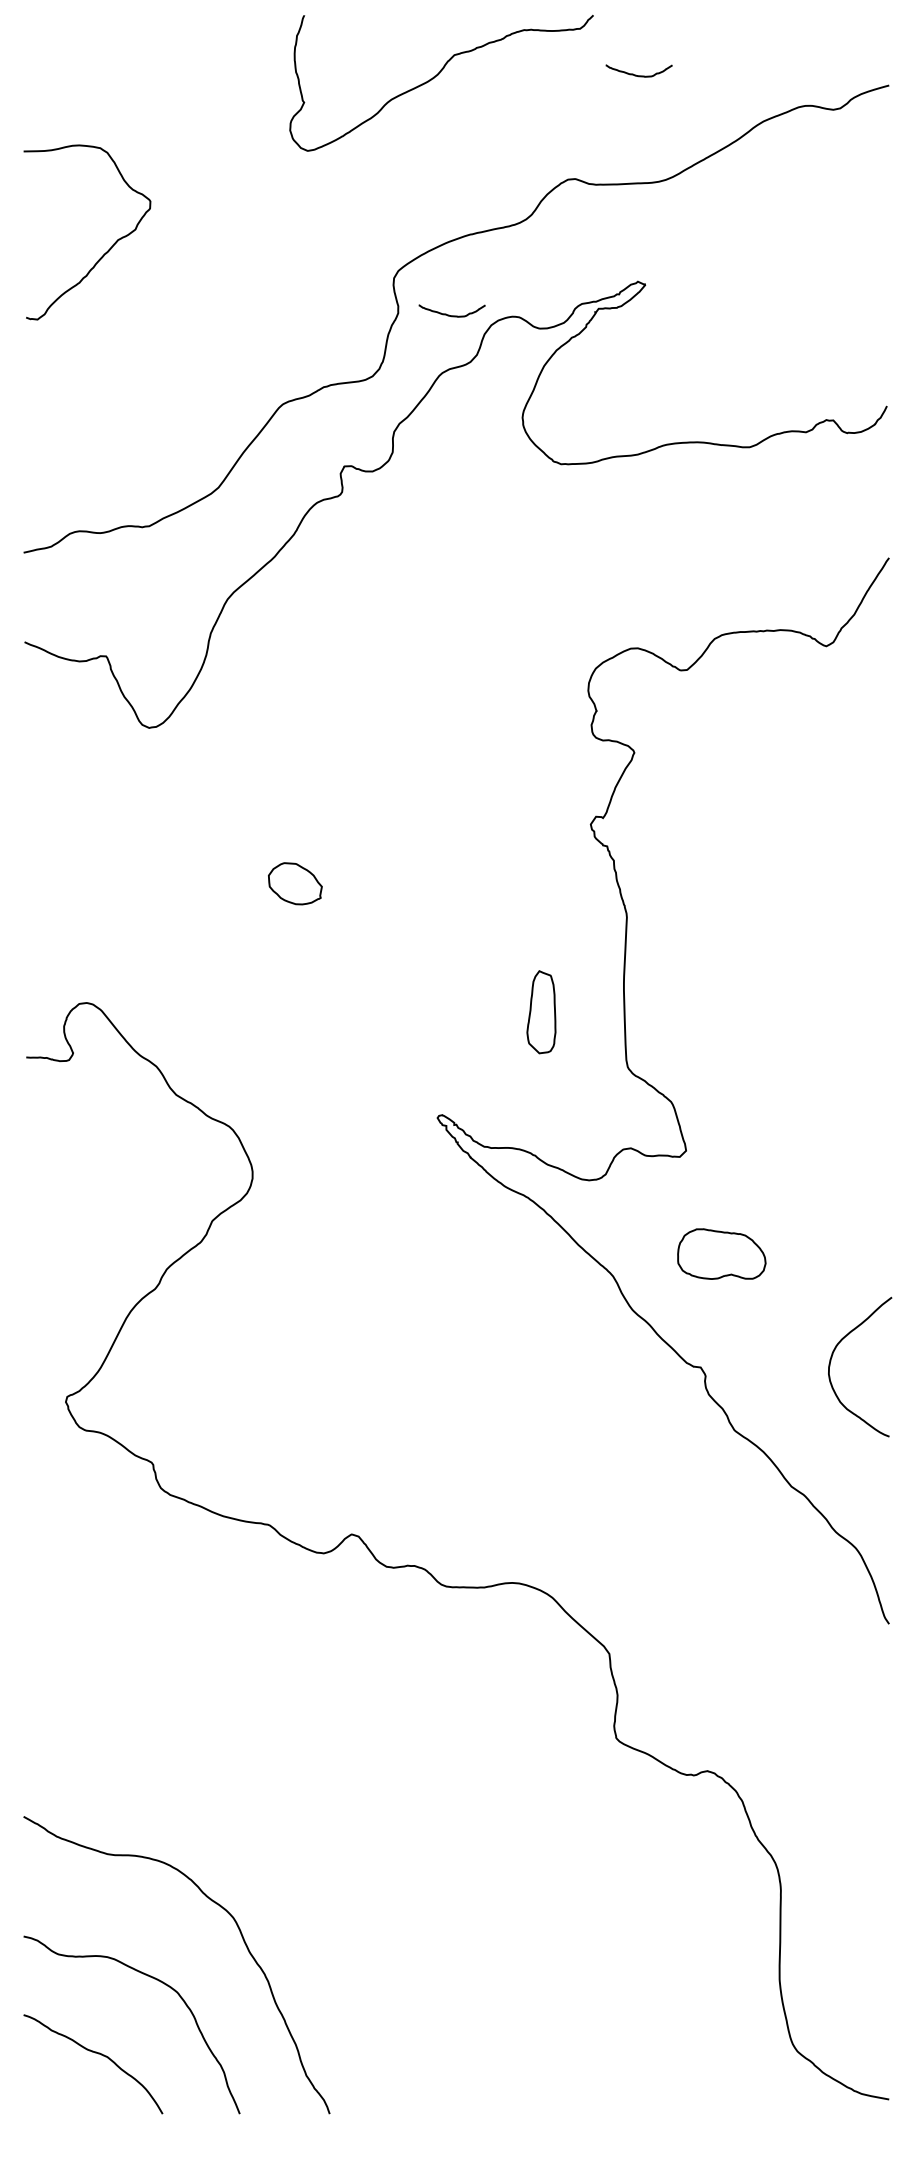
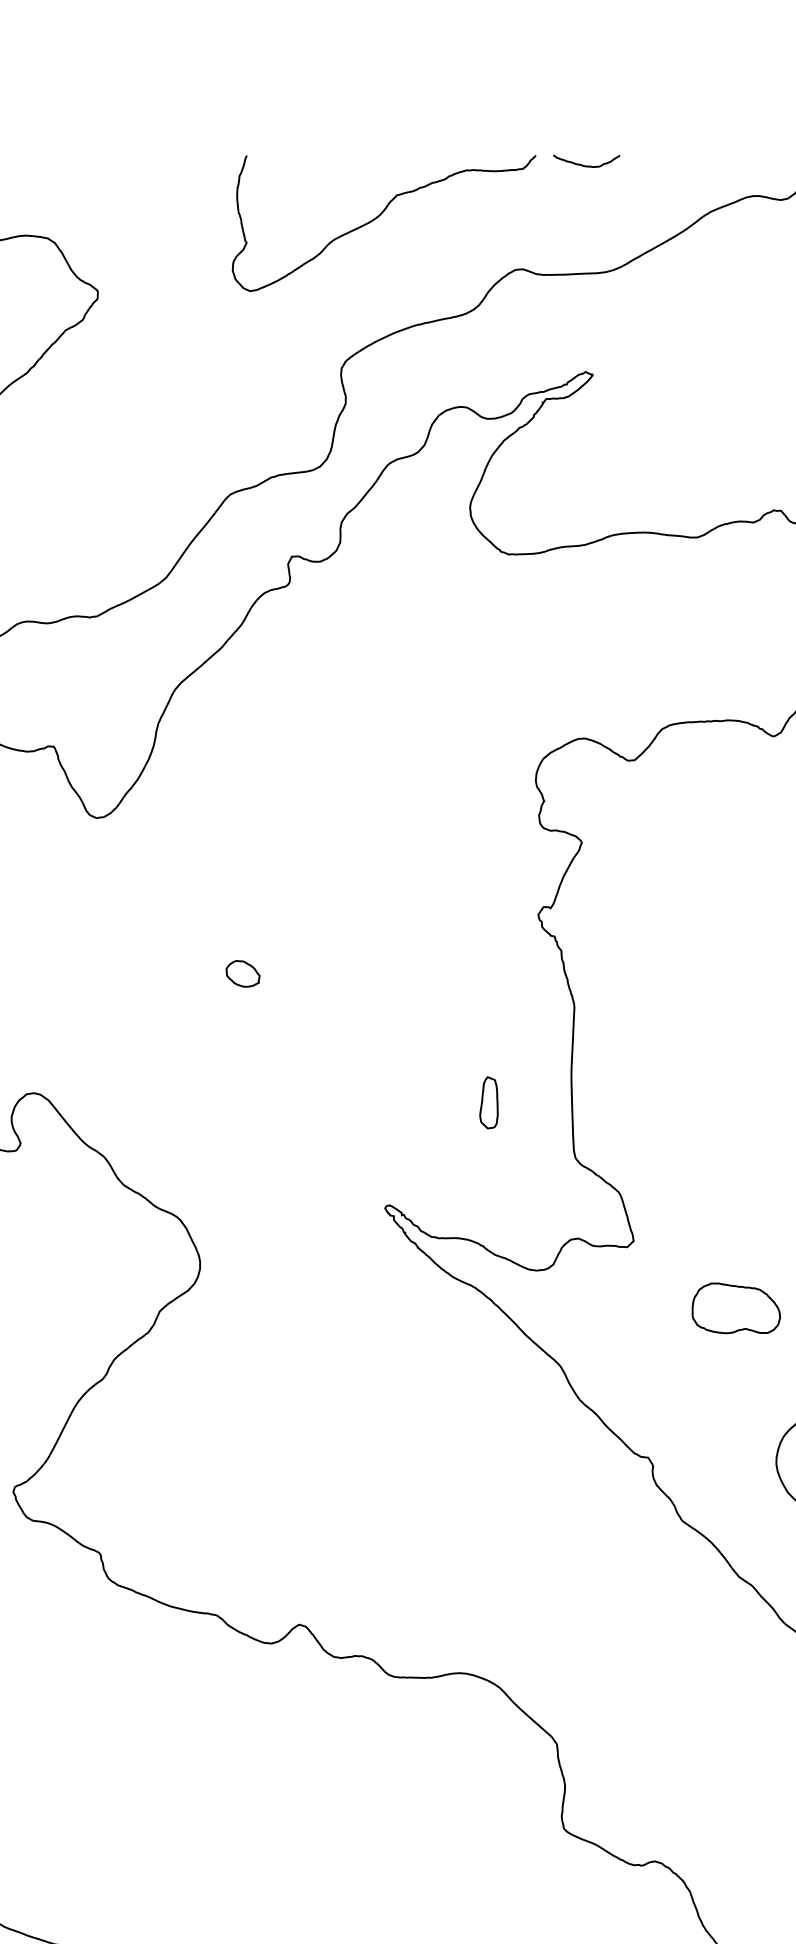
curve: (437, 76) -> (380, 216), moved
curve: (449, 314) -> (397, 404), removed
part: (295, 883) -> (243, 973), size x0.62
part: (541, 1012) -> (489, 1102), size x0.62
part: (721, 1253) -> (736, 1307), moved

